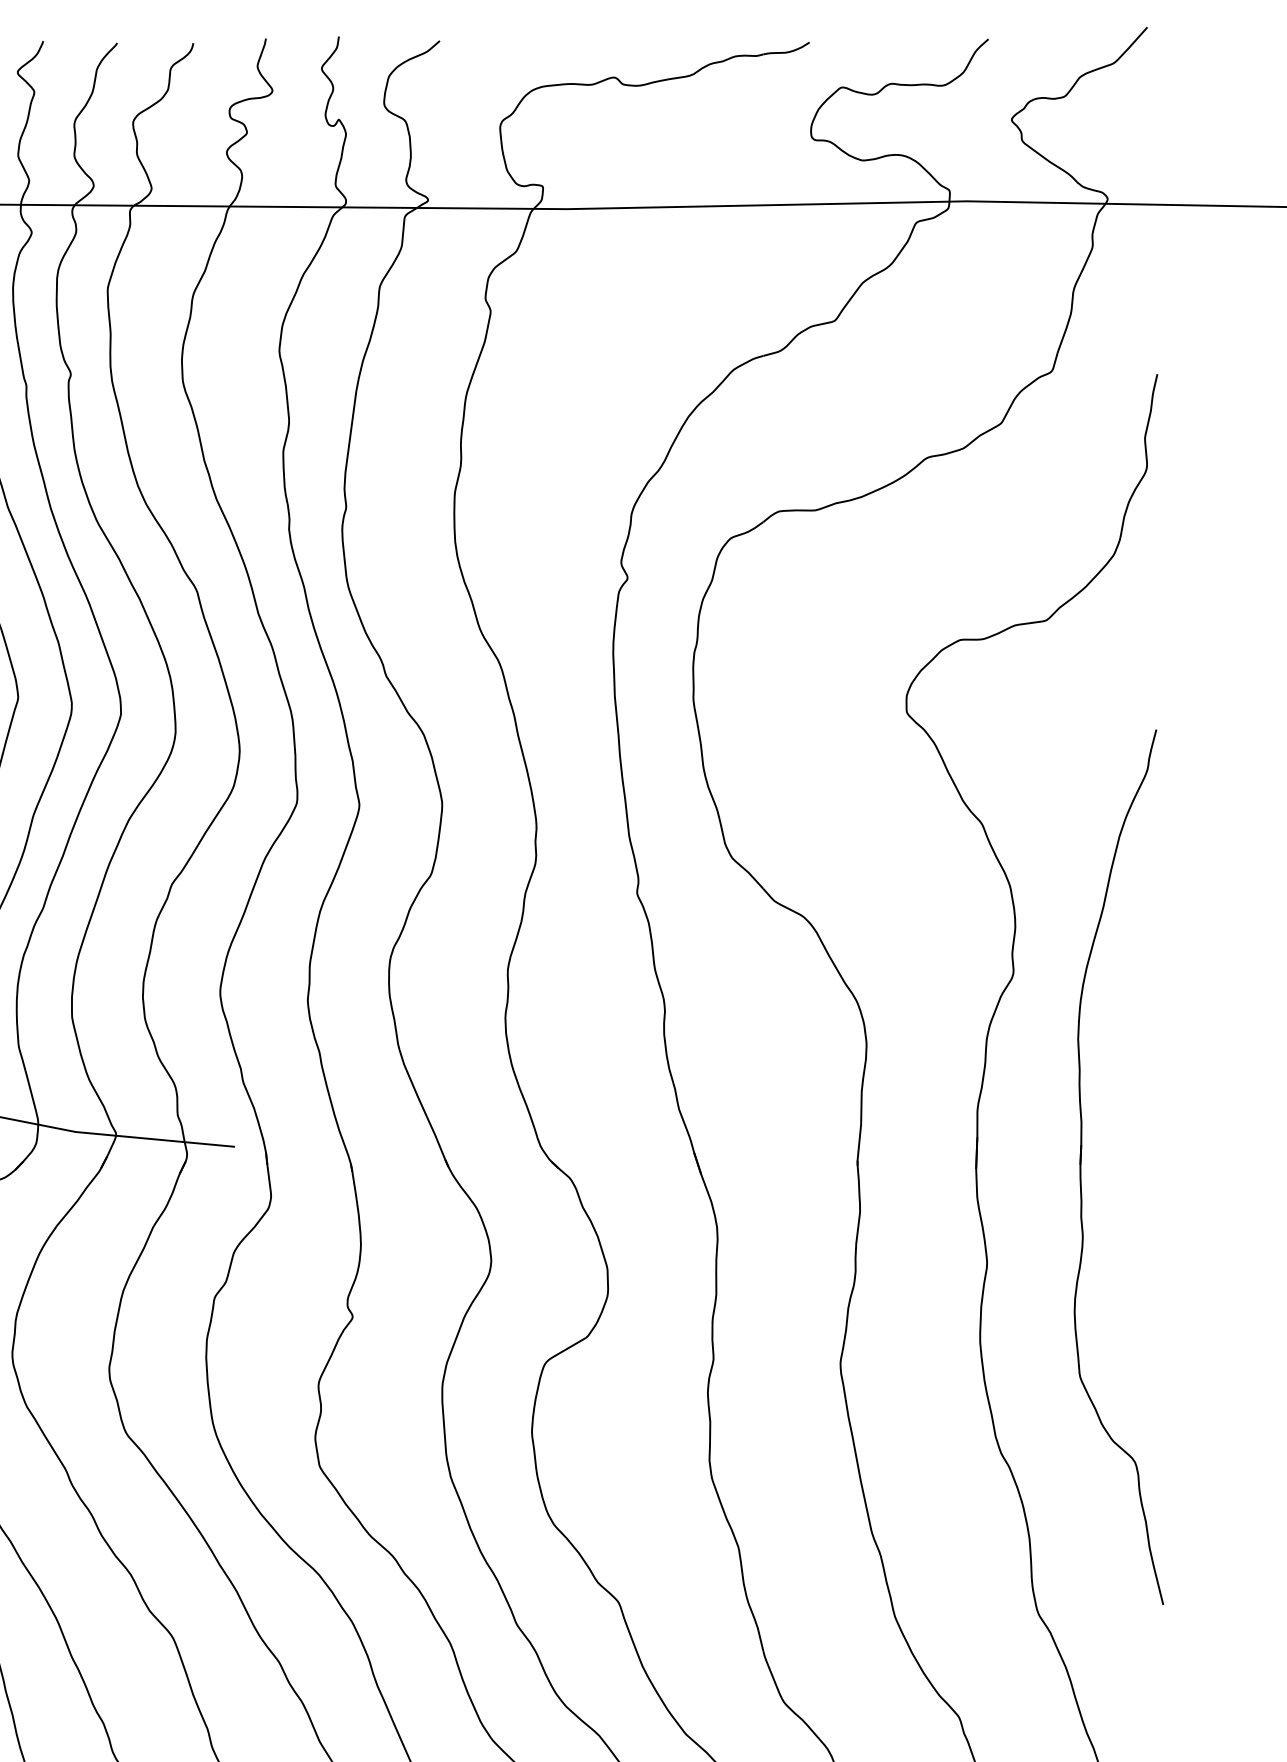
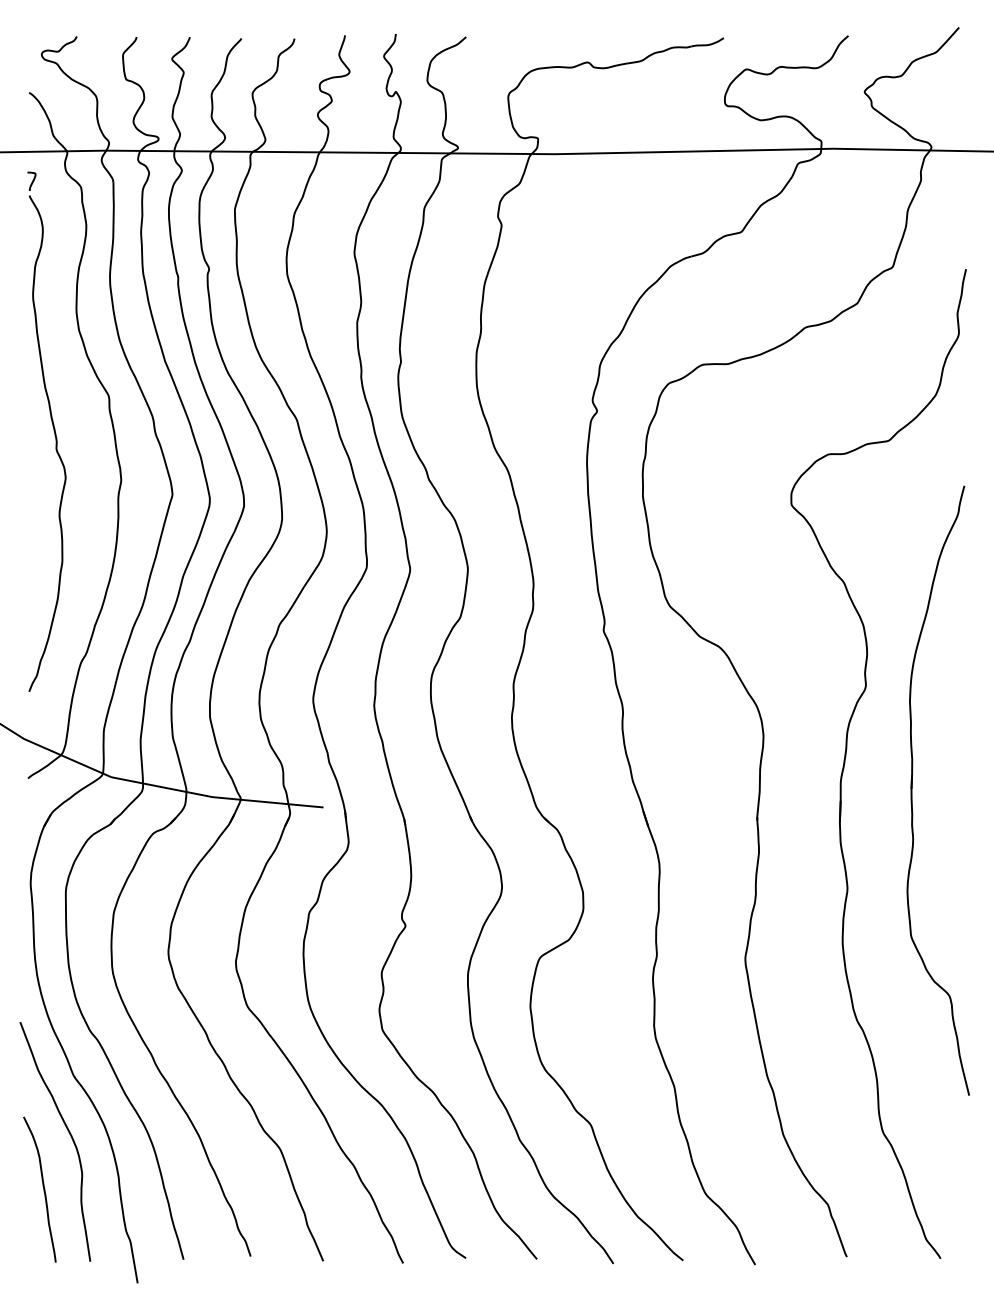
part: (1081, 1166) -> (912, 790), moved

